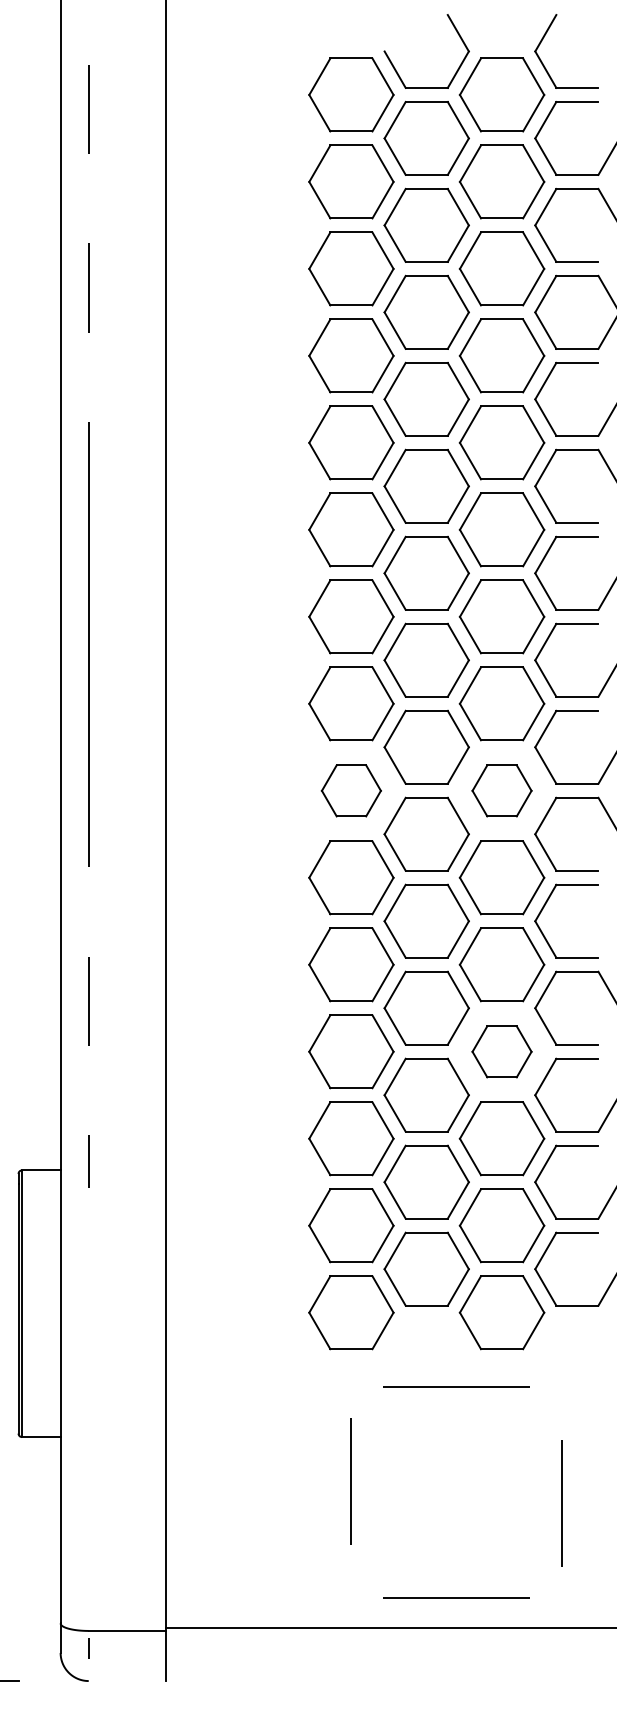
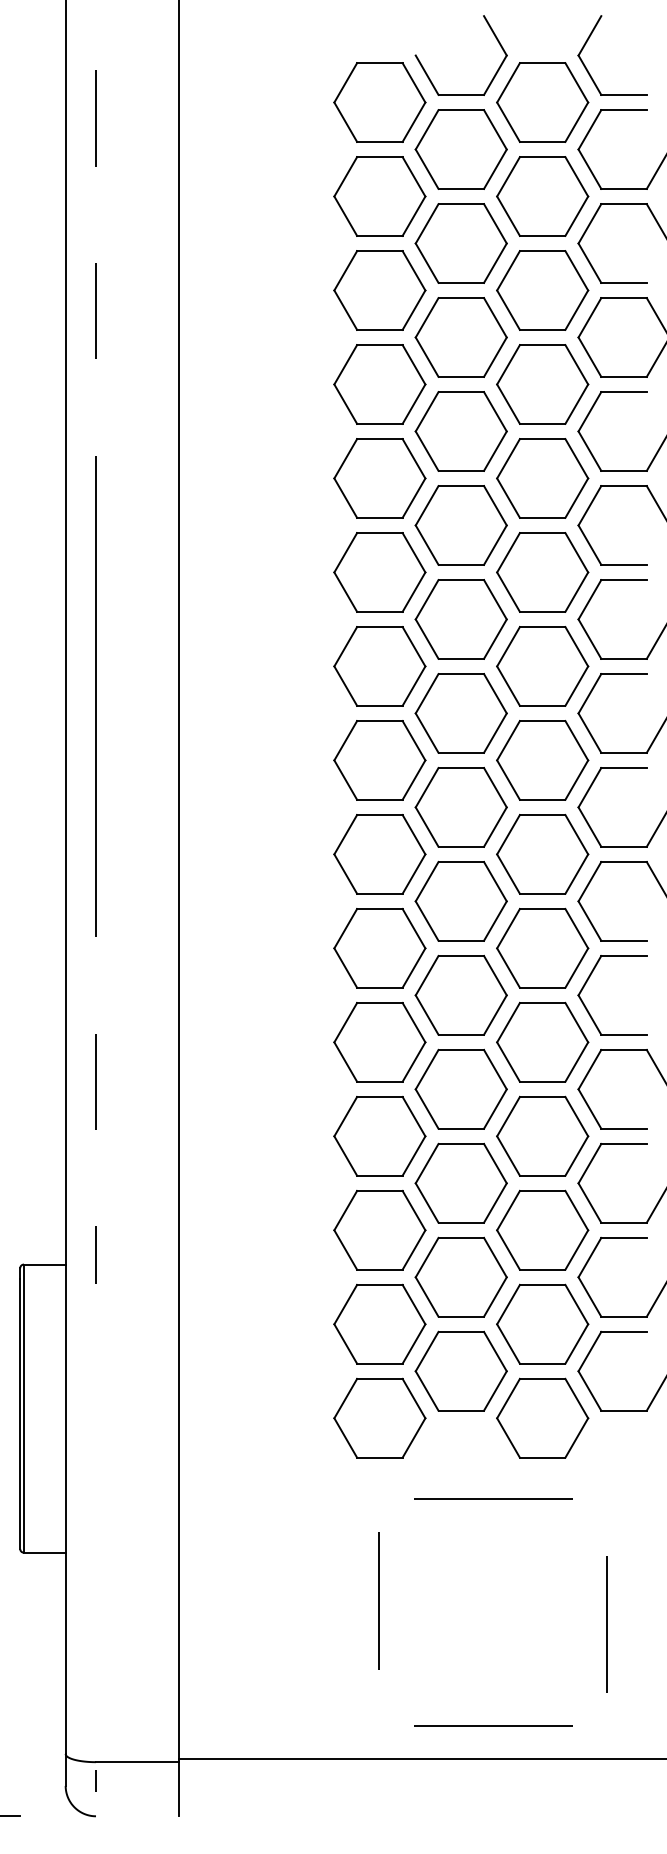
part: (351, 790) -> (379, 854), size x1.43
part: (501, 790) -> (542, 854), size x1.43
part: (501, 1051) -> (542, 1136), size x1.43

